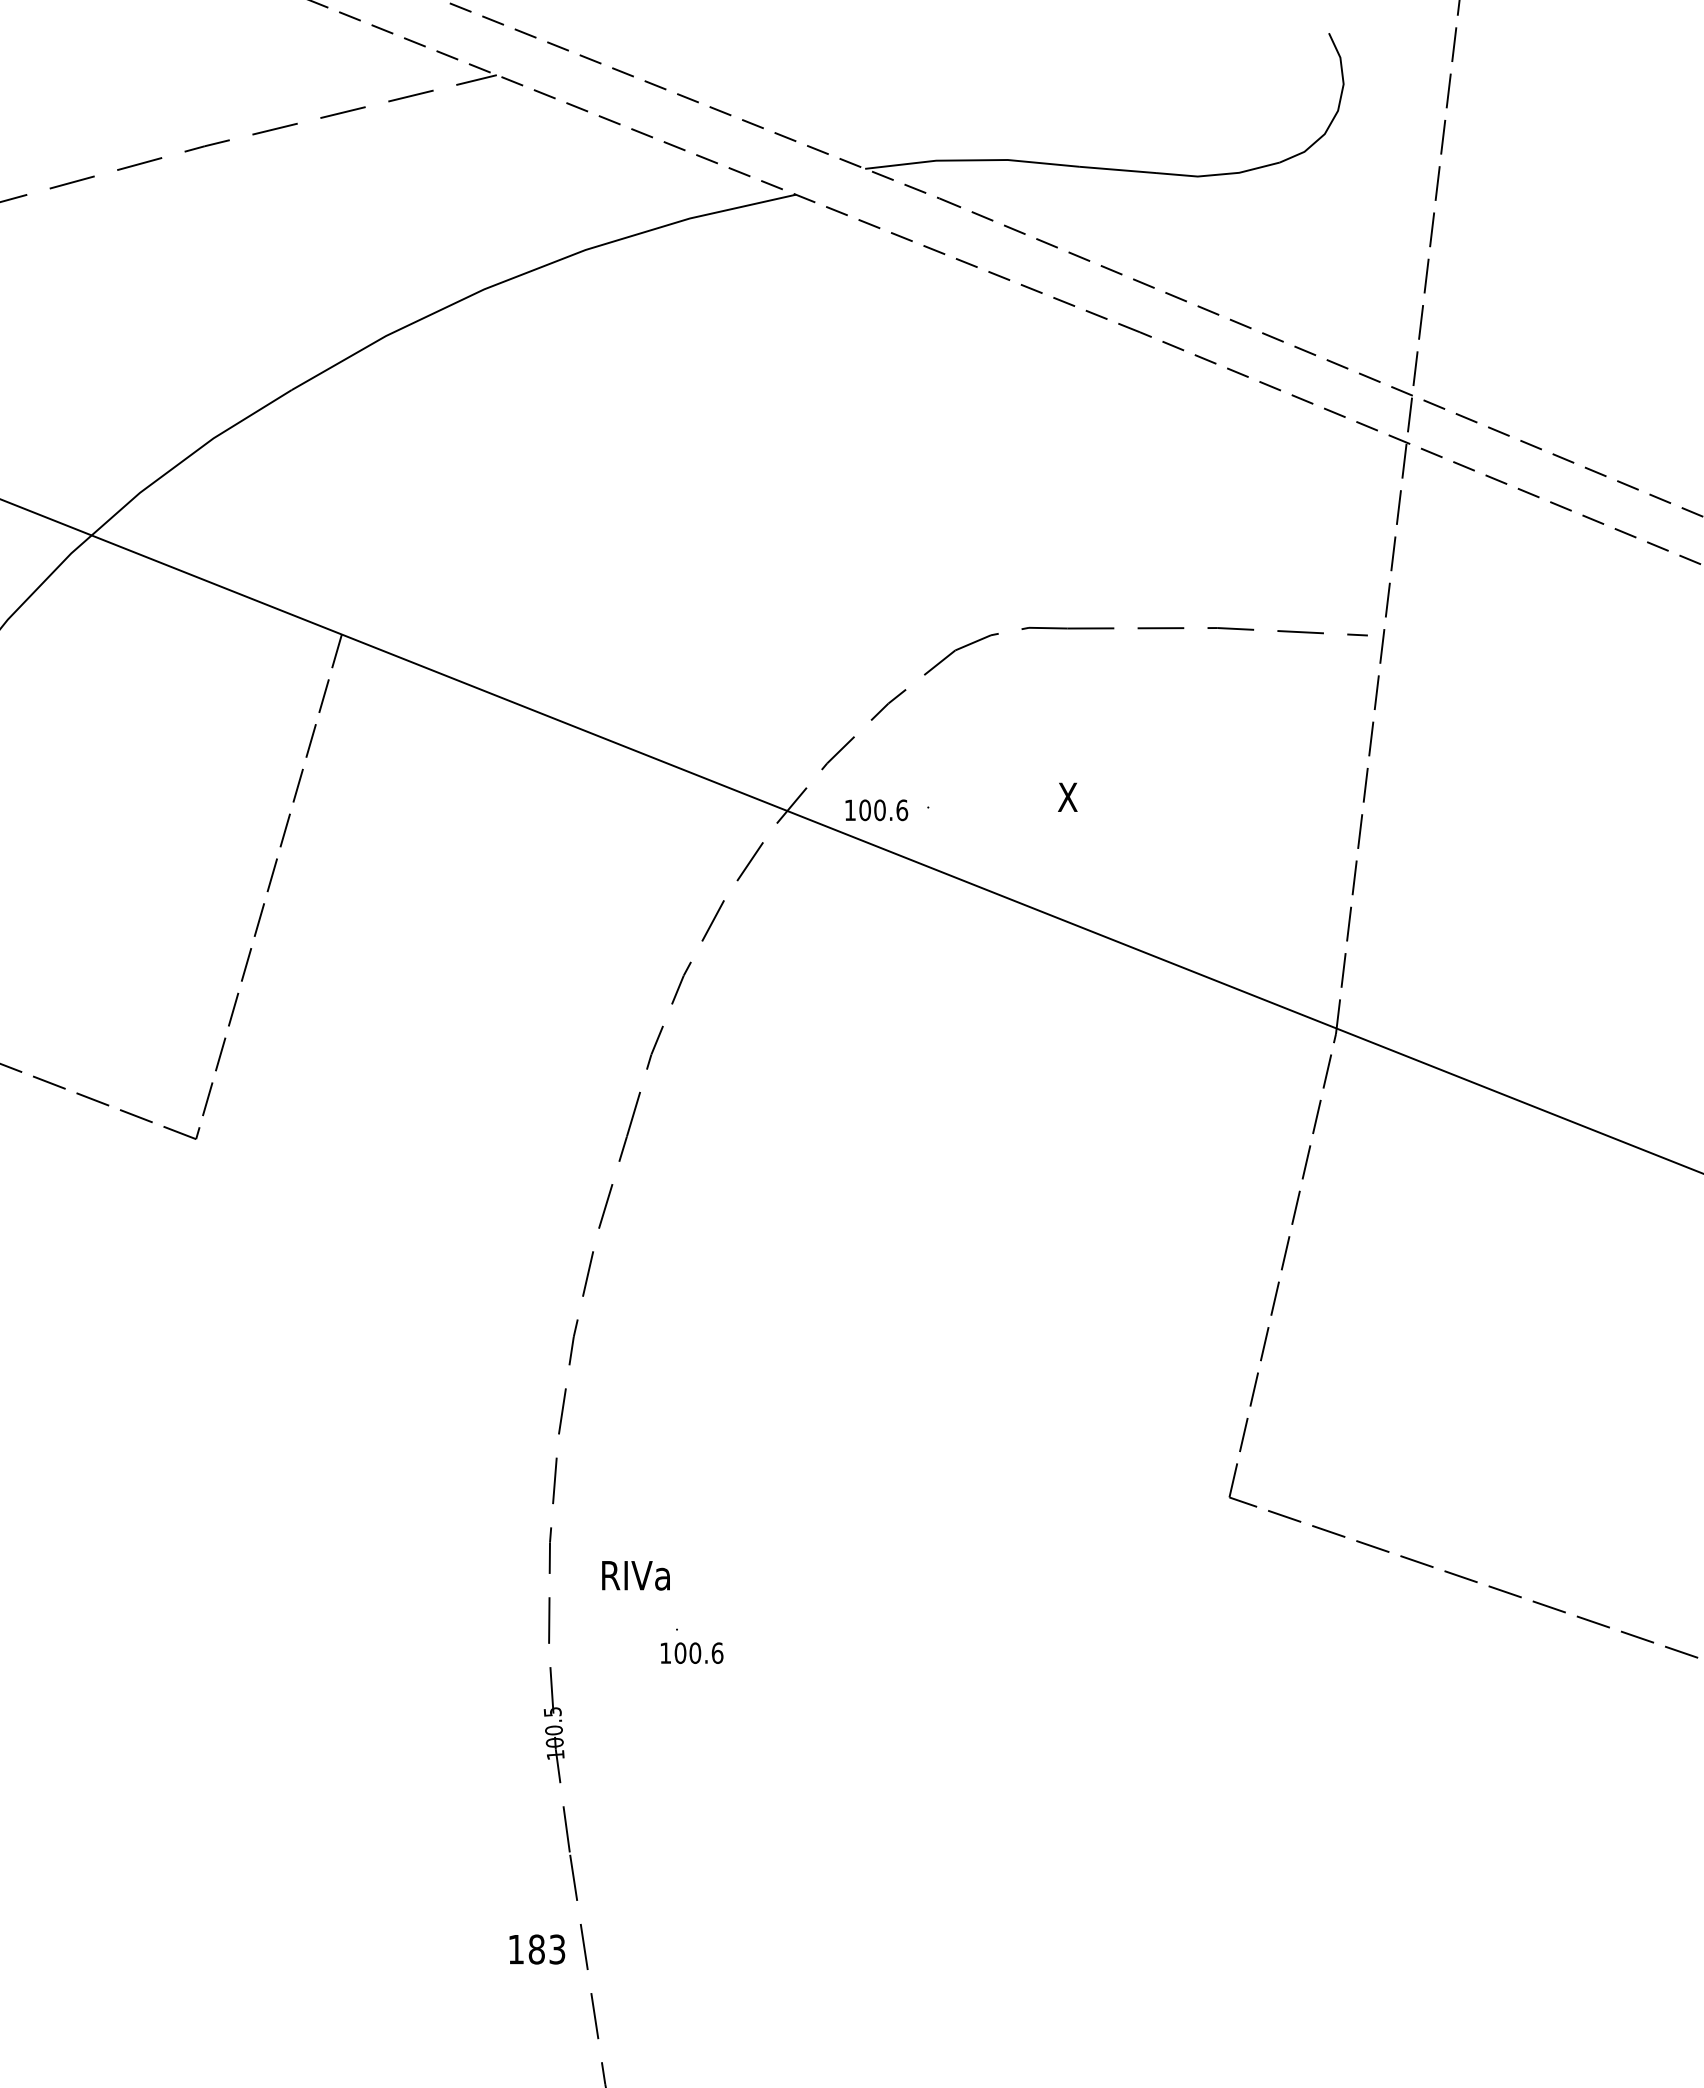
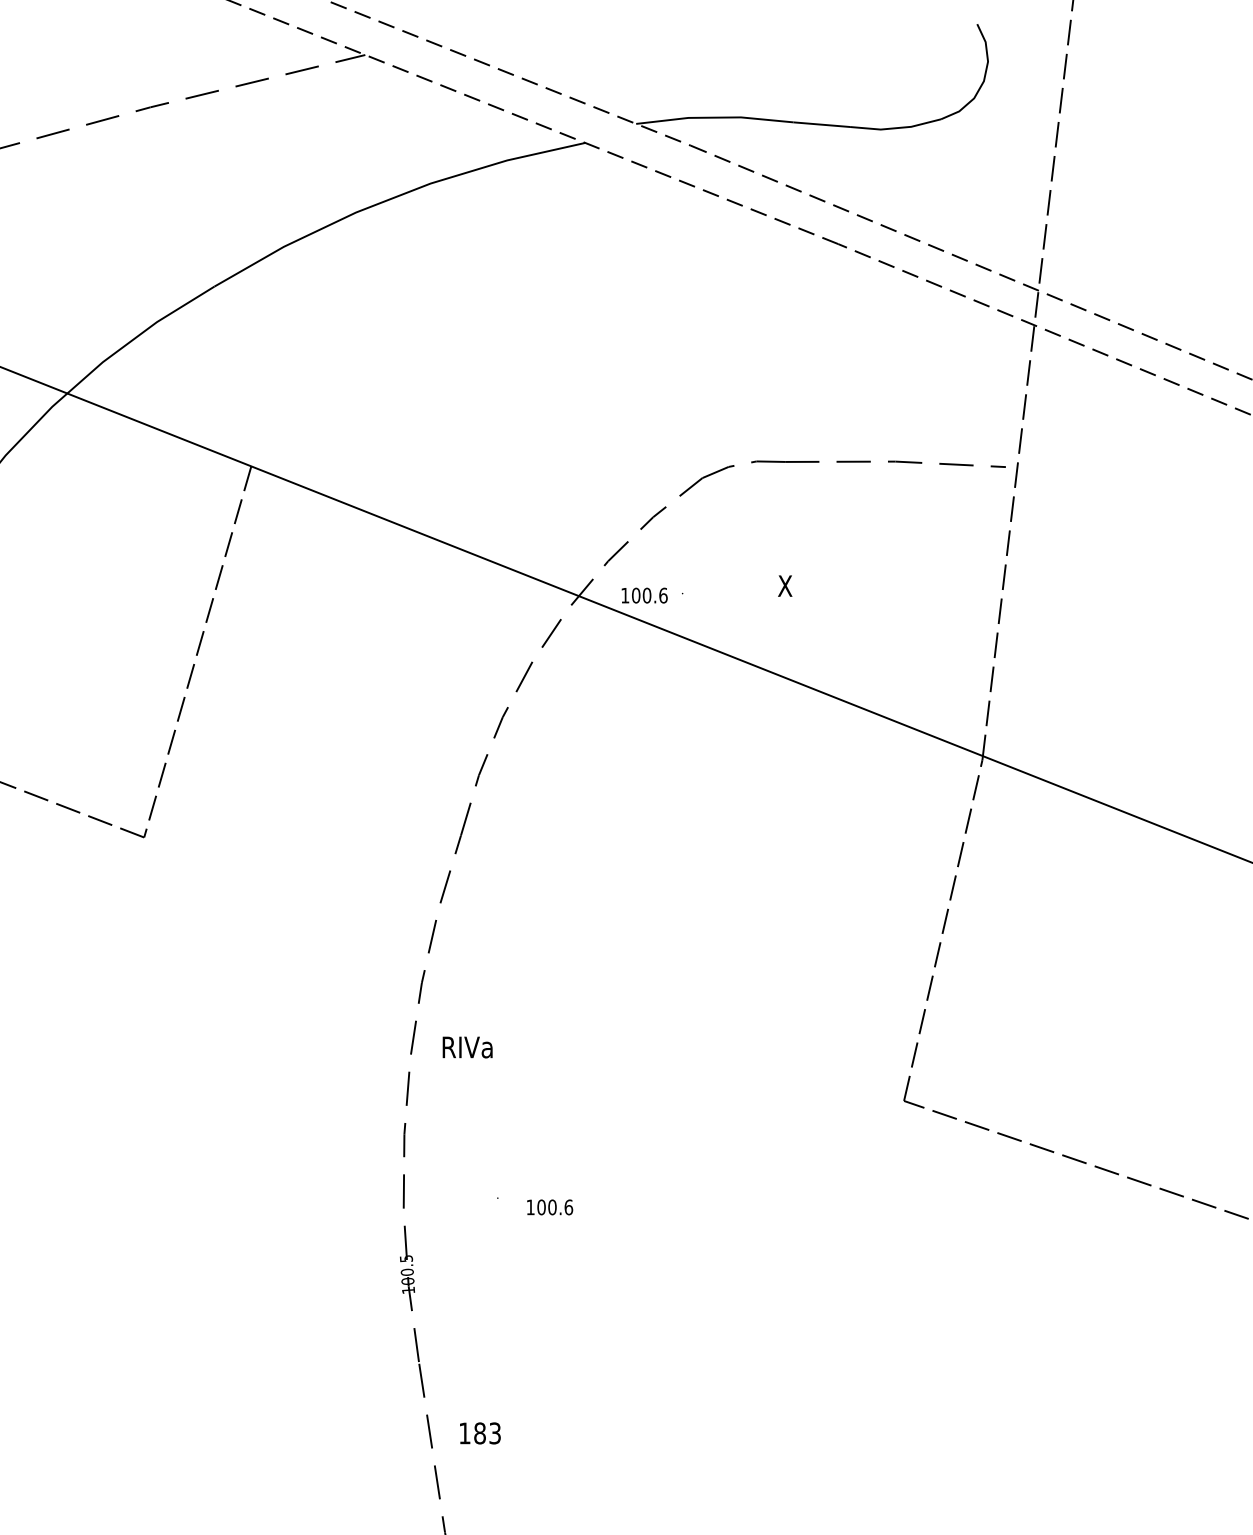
text: (635, 1575) -> (467, 1047), moved
text: (692, 1652) -> (550, 1206), moved
text: (537, 1949) -> (480, 1433), moved

